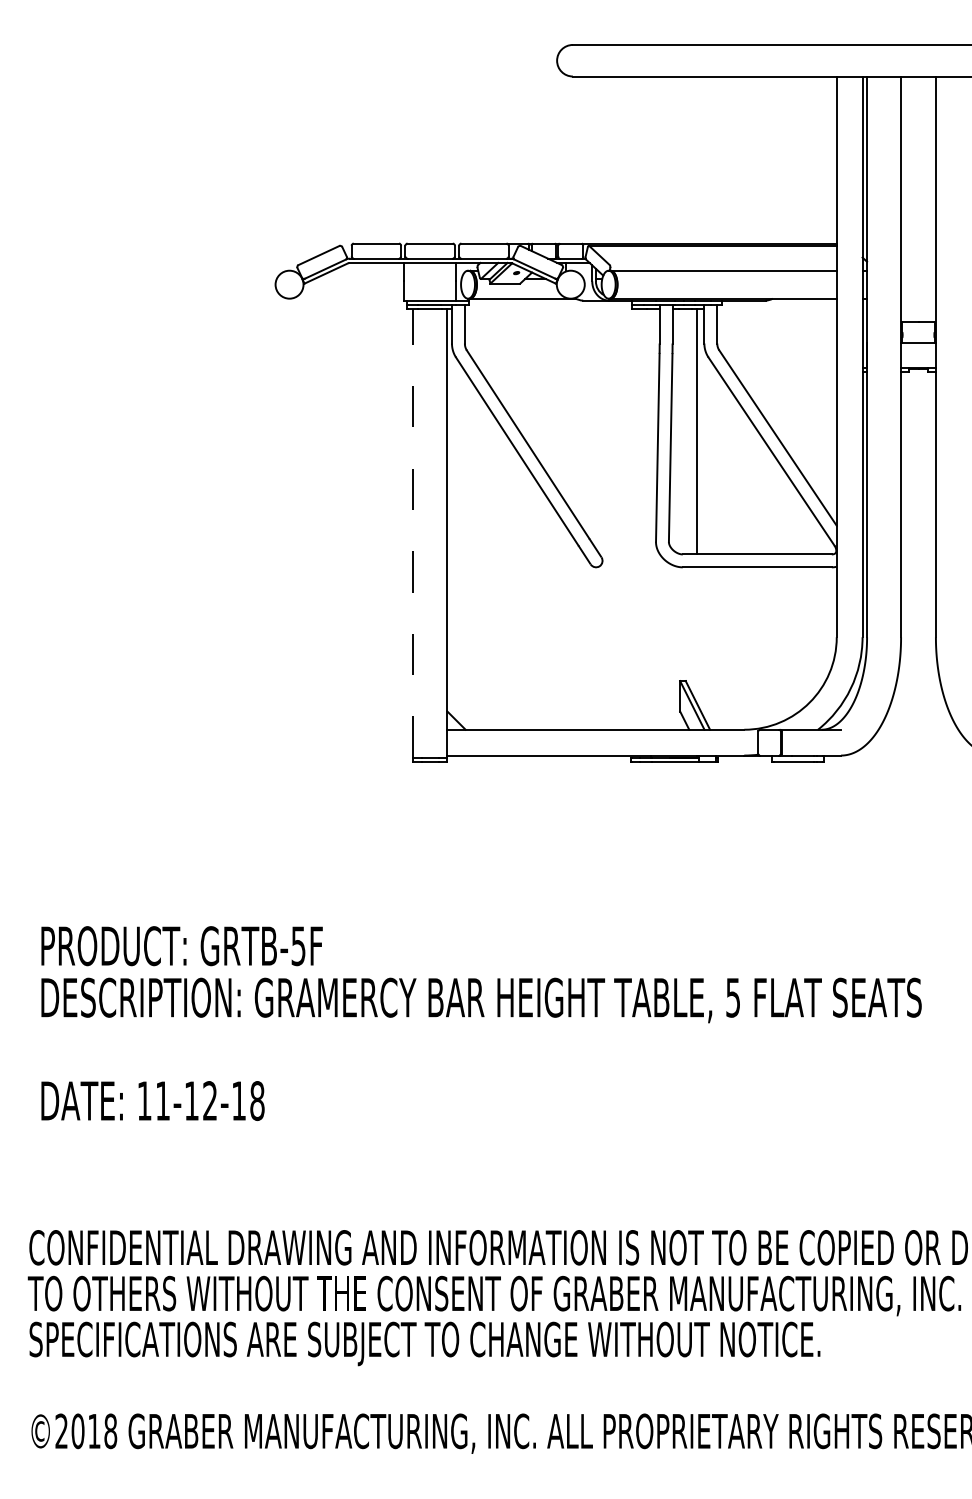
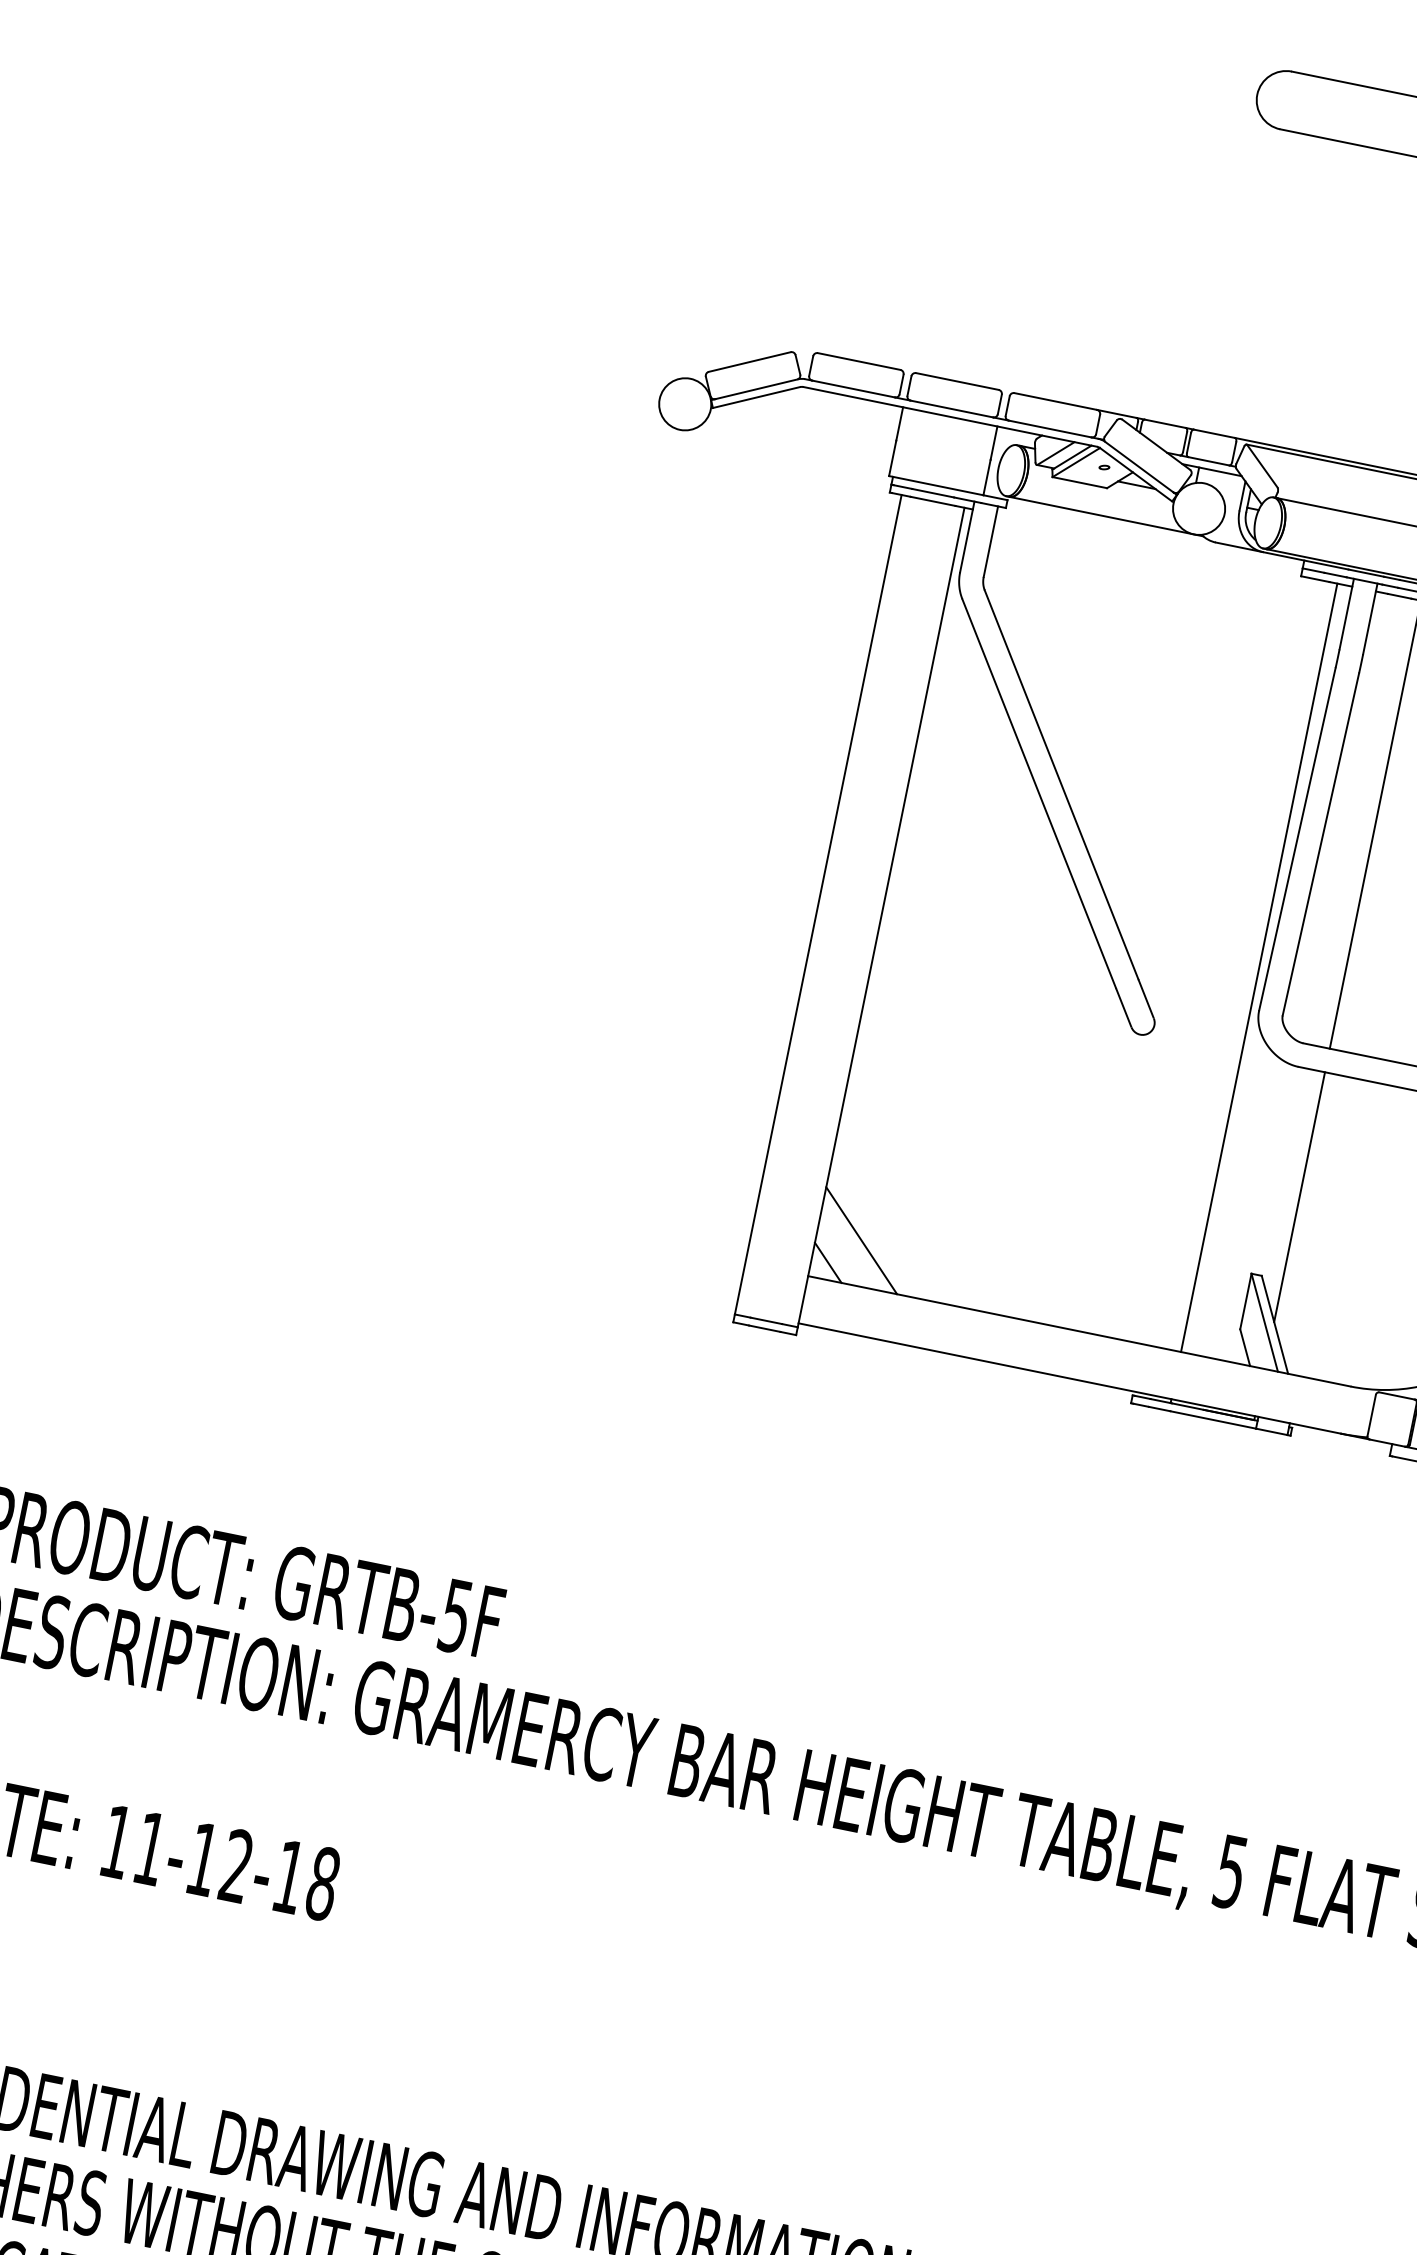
line: (651, 519) -> (1259, 967), added
line: (412, 532) -> (817, 902), dashed -> solid
line: (697, 635) -> (1300, 1196), added
line: (471, 705) -> (861, 1240), added

